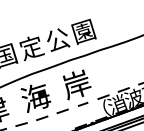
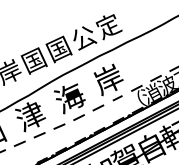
text: (83, 32) -> (108, 26), 園 -> 定
text: (31, 48) -> (58, 49), 定 -> 国

